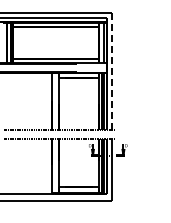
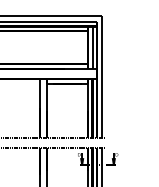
line: (112, 71) -> (102, 77), dashed -> solid

